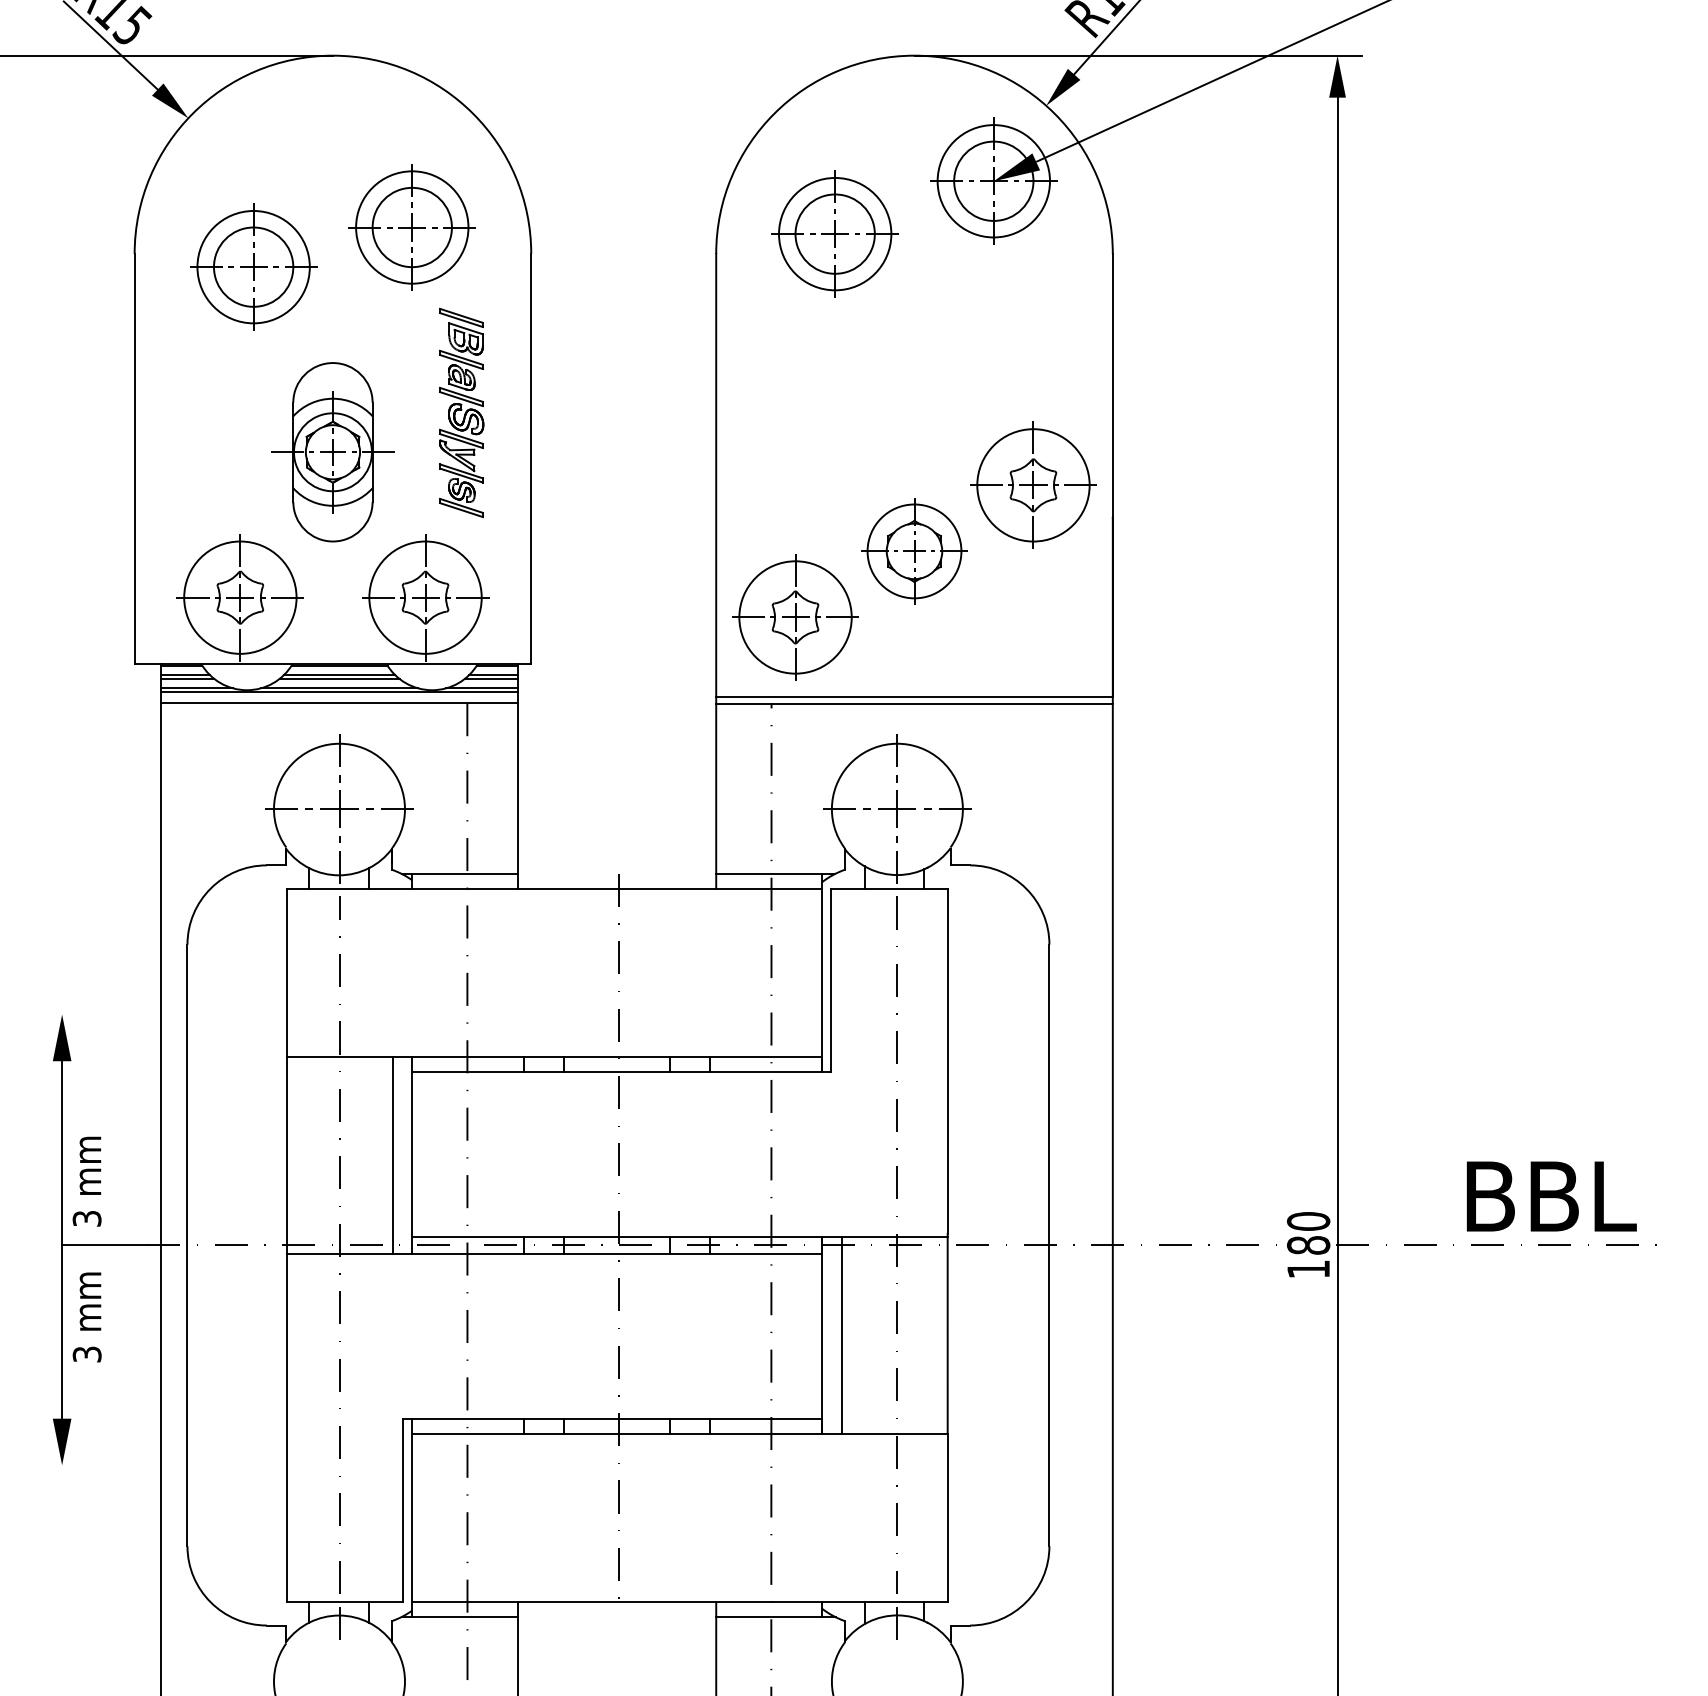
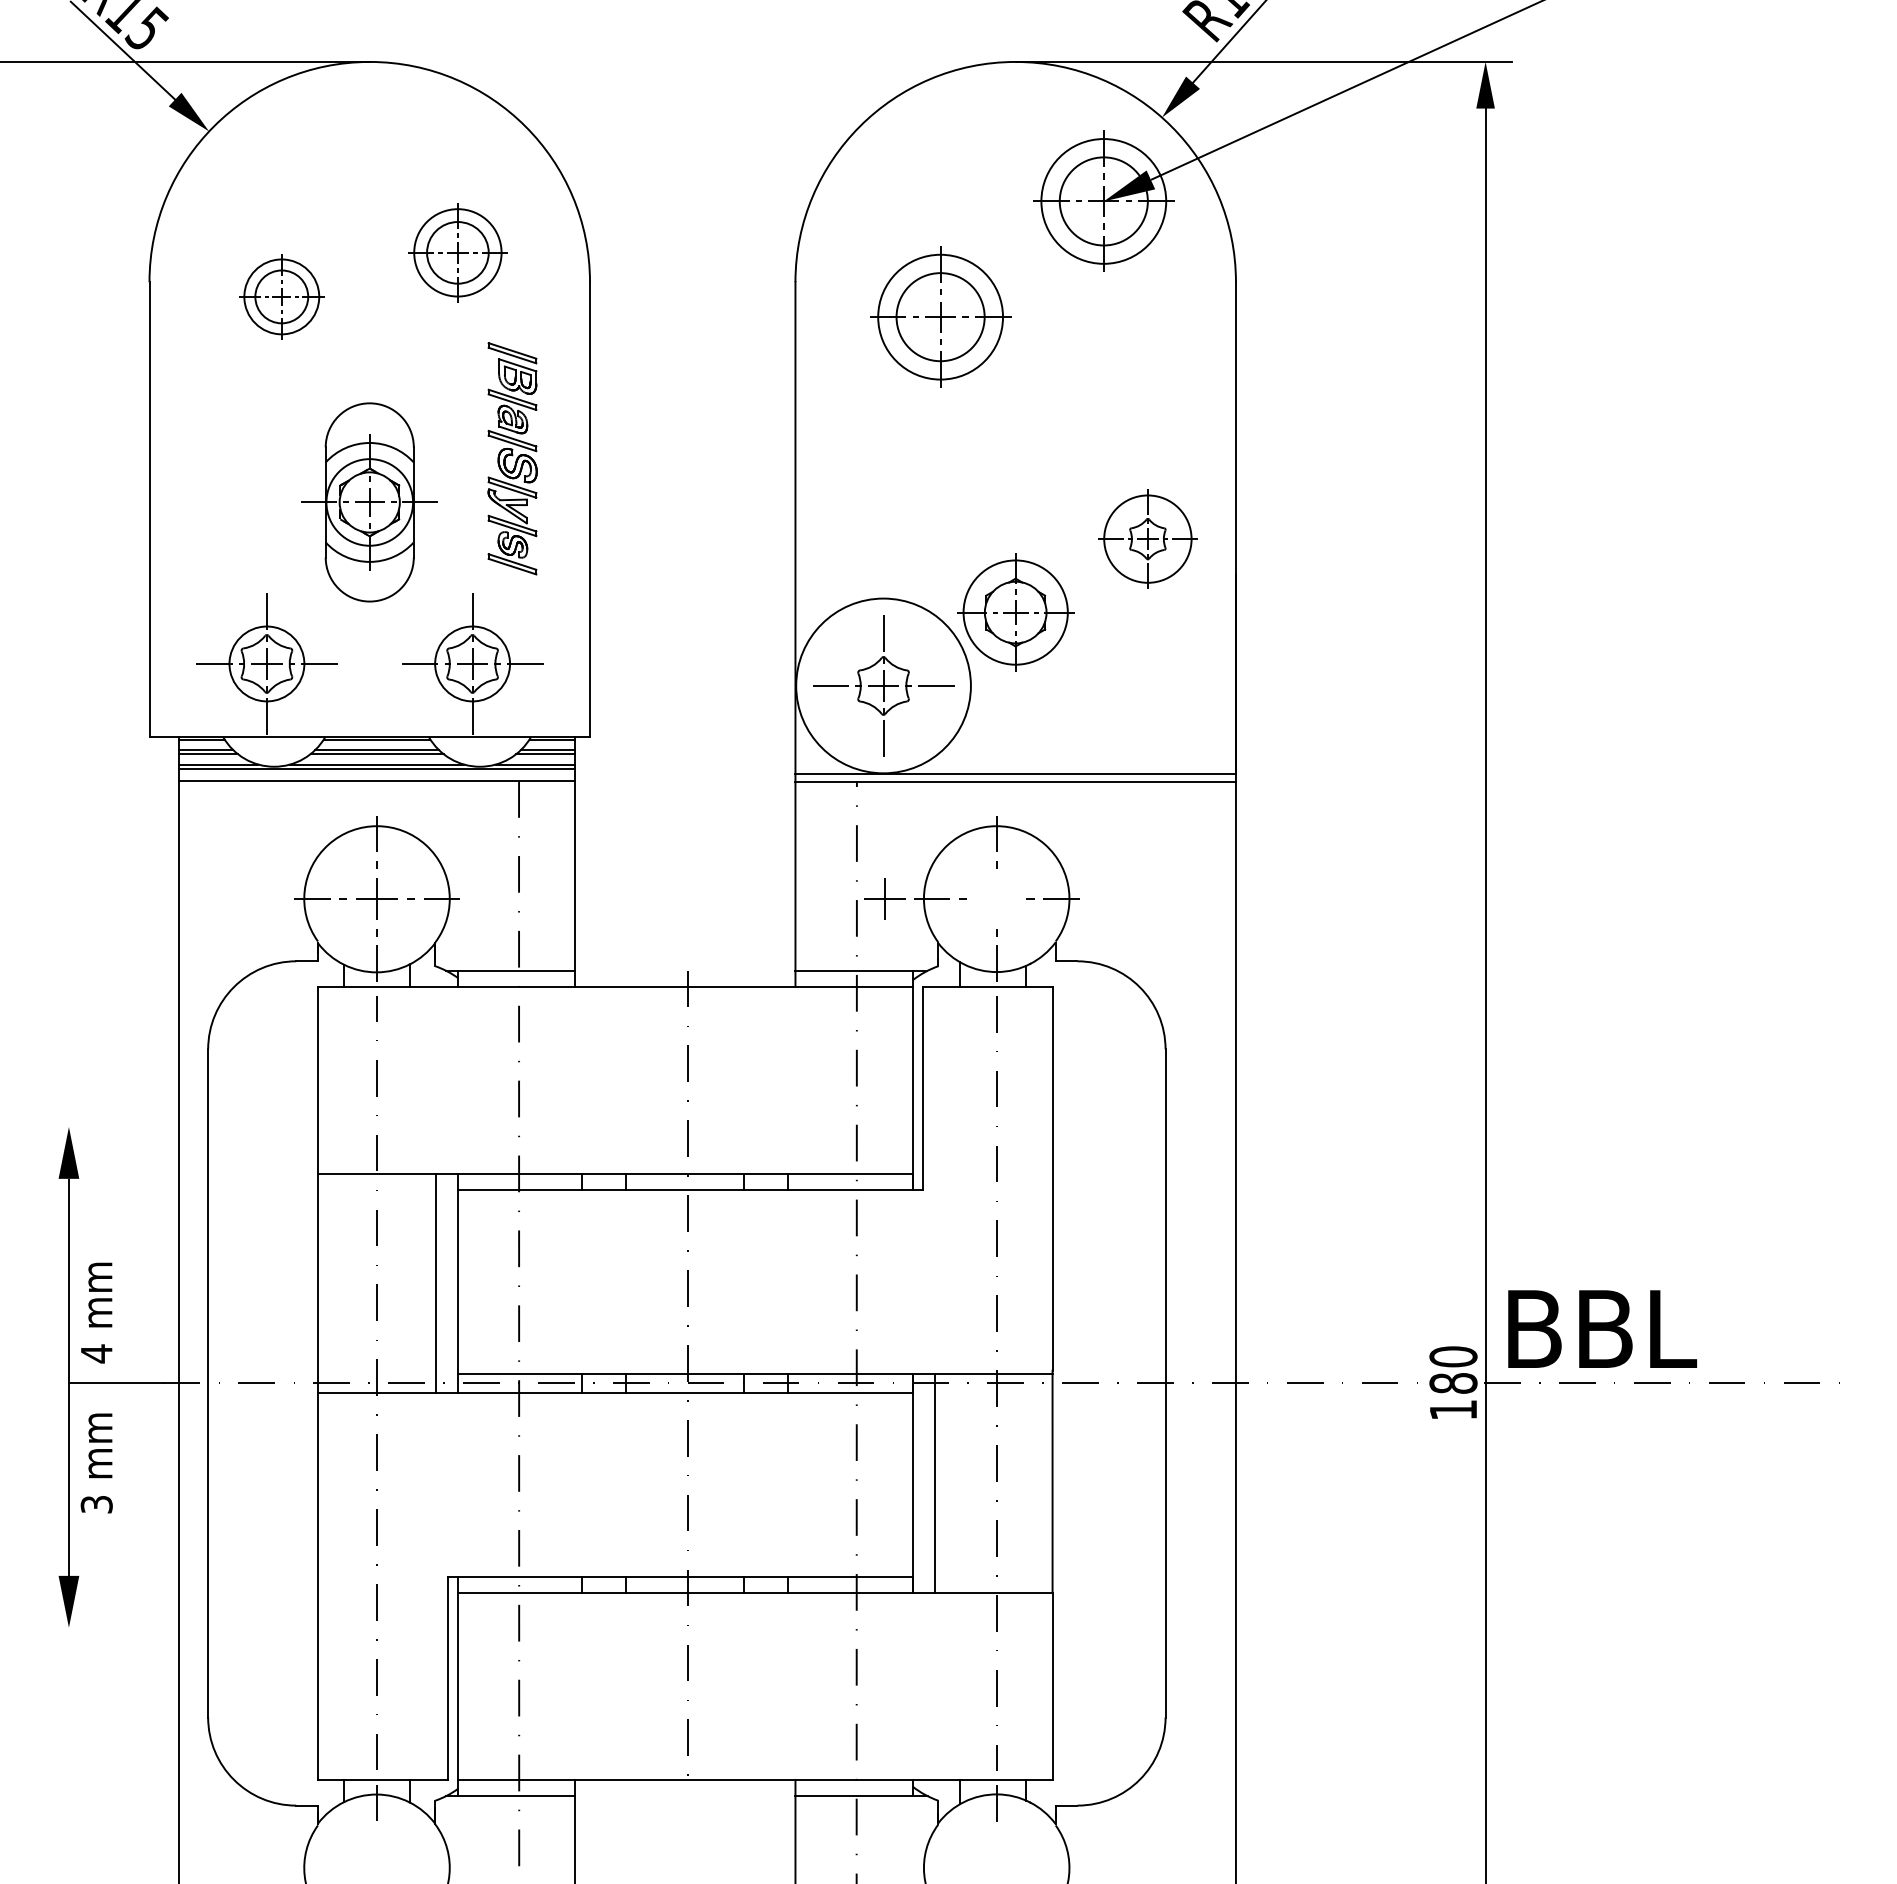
part: (411, 227) -> (457, 252), size x0.7
part: (835, 233) -> (940, 316), moved
part: (253, 266) -> (281, 296), size x0.6
part: (1033, 484) -> (1147, 538), size x0.7
circle: (239, 597) -> (266, 663), size x0.6
circle: (425, 597) -> (472, 663), size x0.6
circle: (795, 617) -> (883, 685), size x1.4
part: (897, 808) -> (884, 898), moved
text: (1551, 1195) -> (1602, 1328), moved
text: (86, 1218) -> (96, 1353), 3 -> 4

